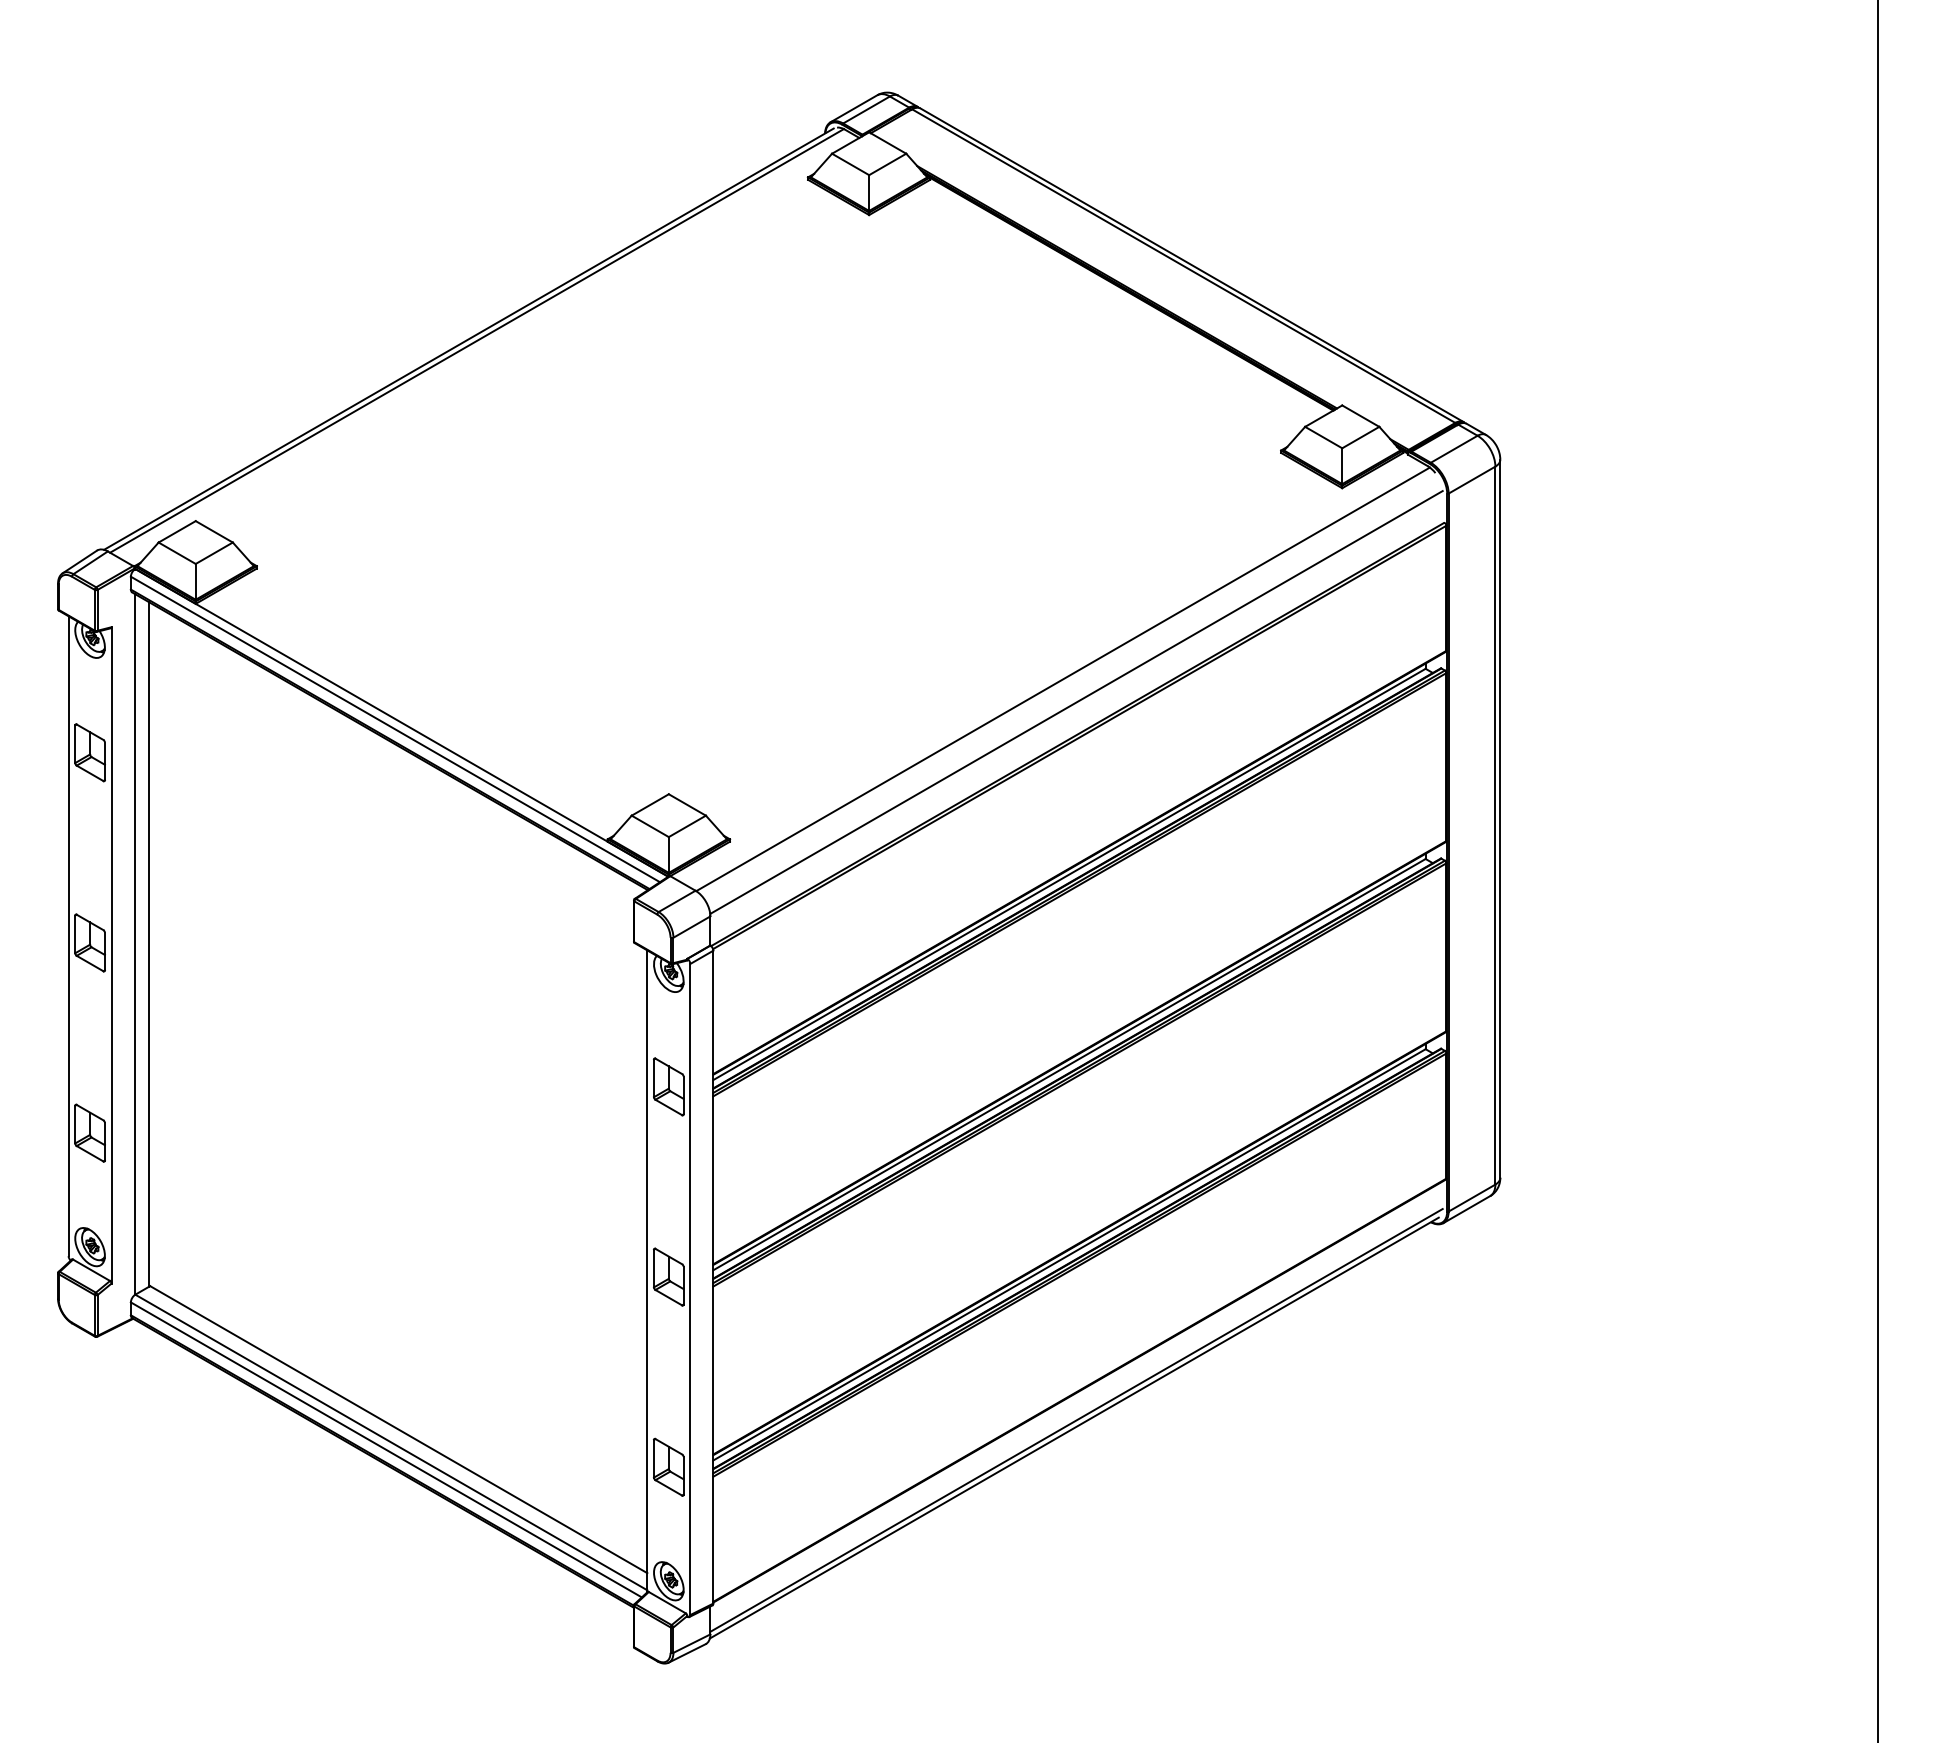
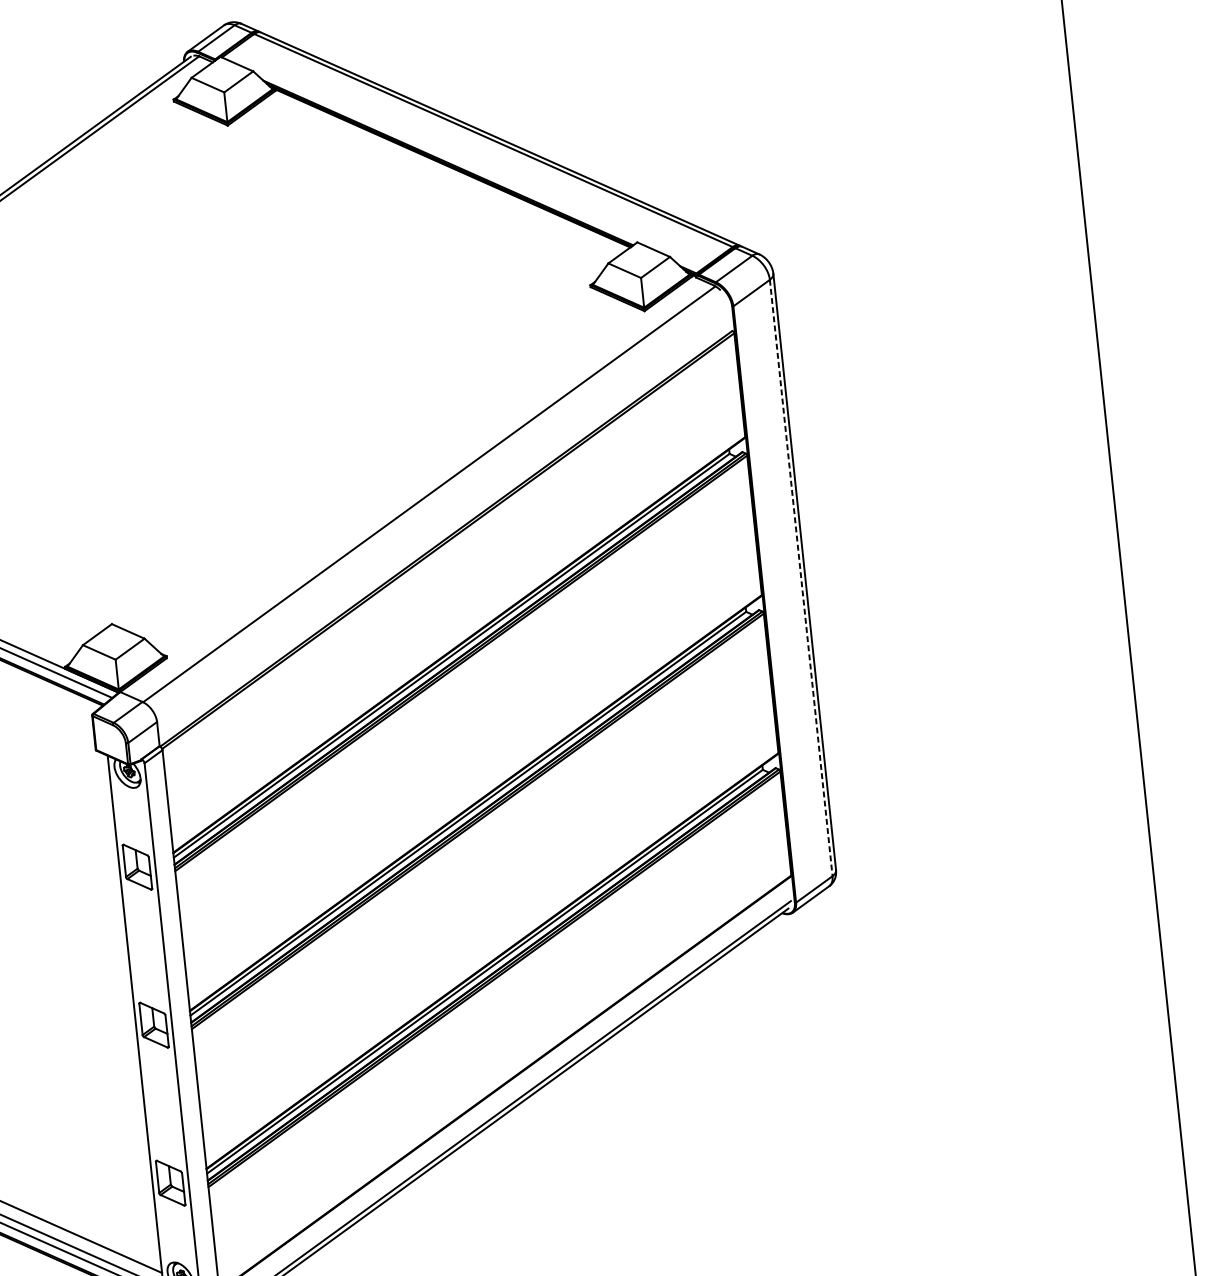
line: (1076, 702) -> (442, 512), removed
line: (1495, 825) -> (801, 577), solid -> dashed

